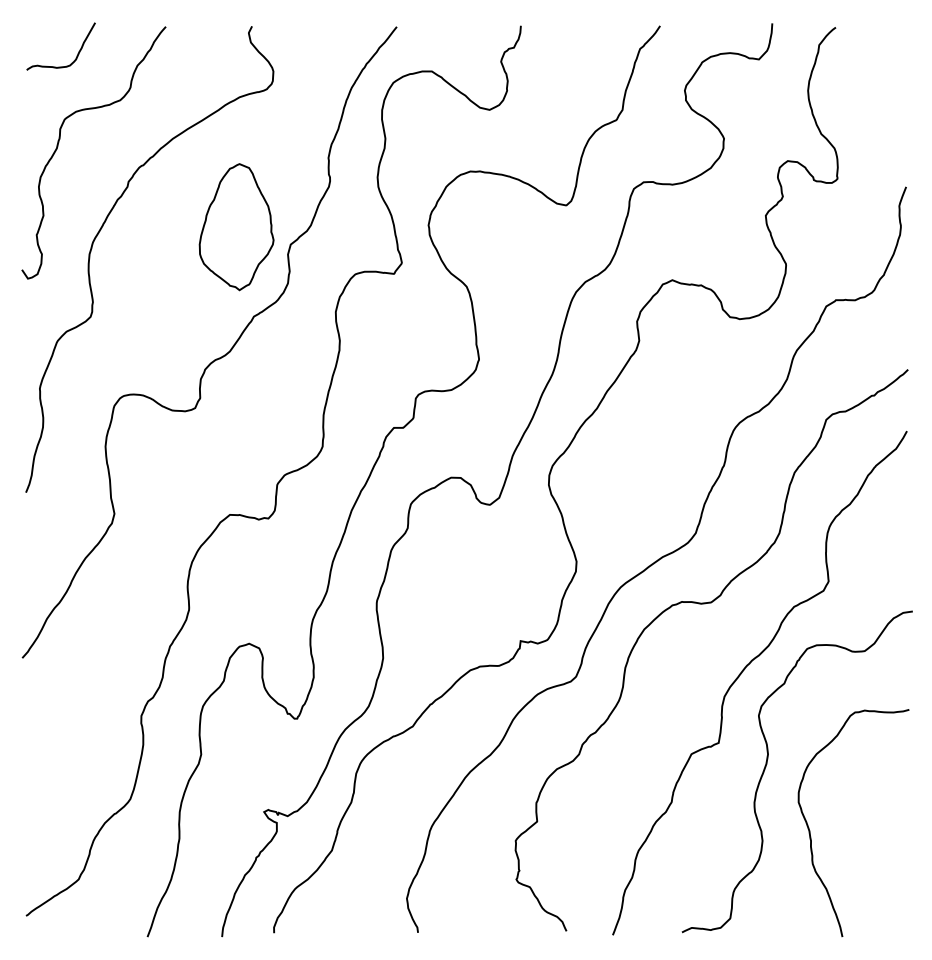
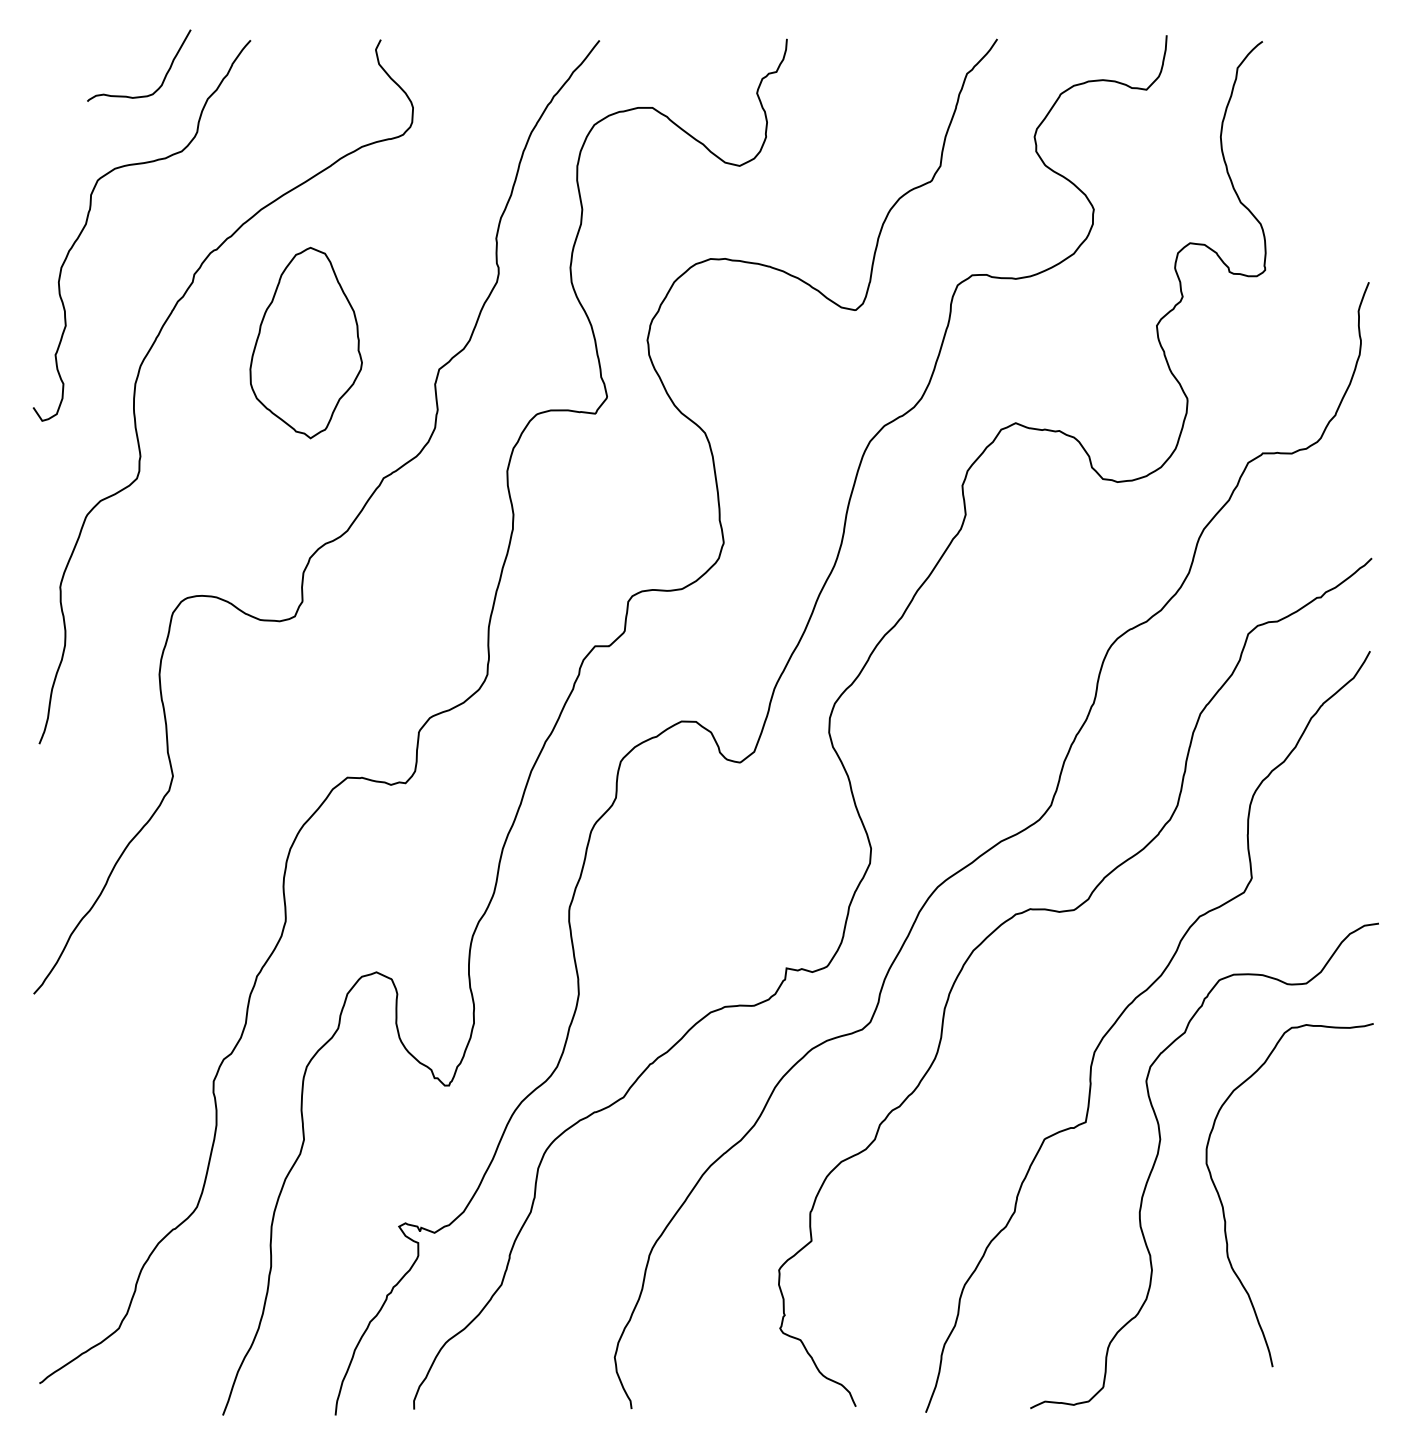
curve: (76, 55) -> (162, 79), moved
part: (236, 227) -> (305, 343), moved
curve: (810, 830) -> (1224, 1206), moved

